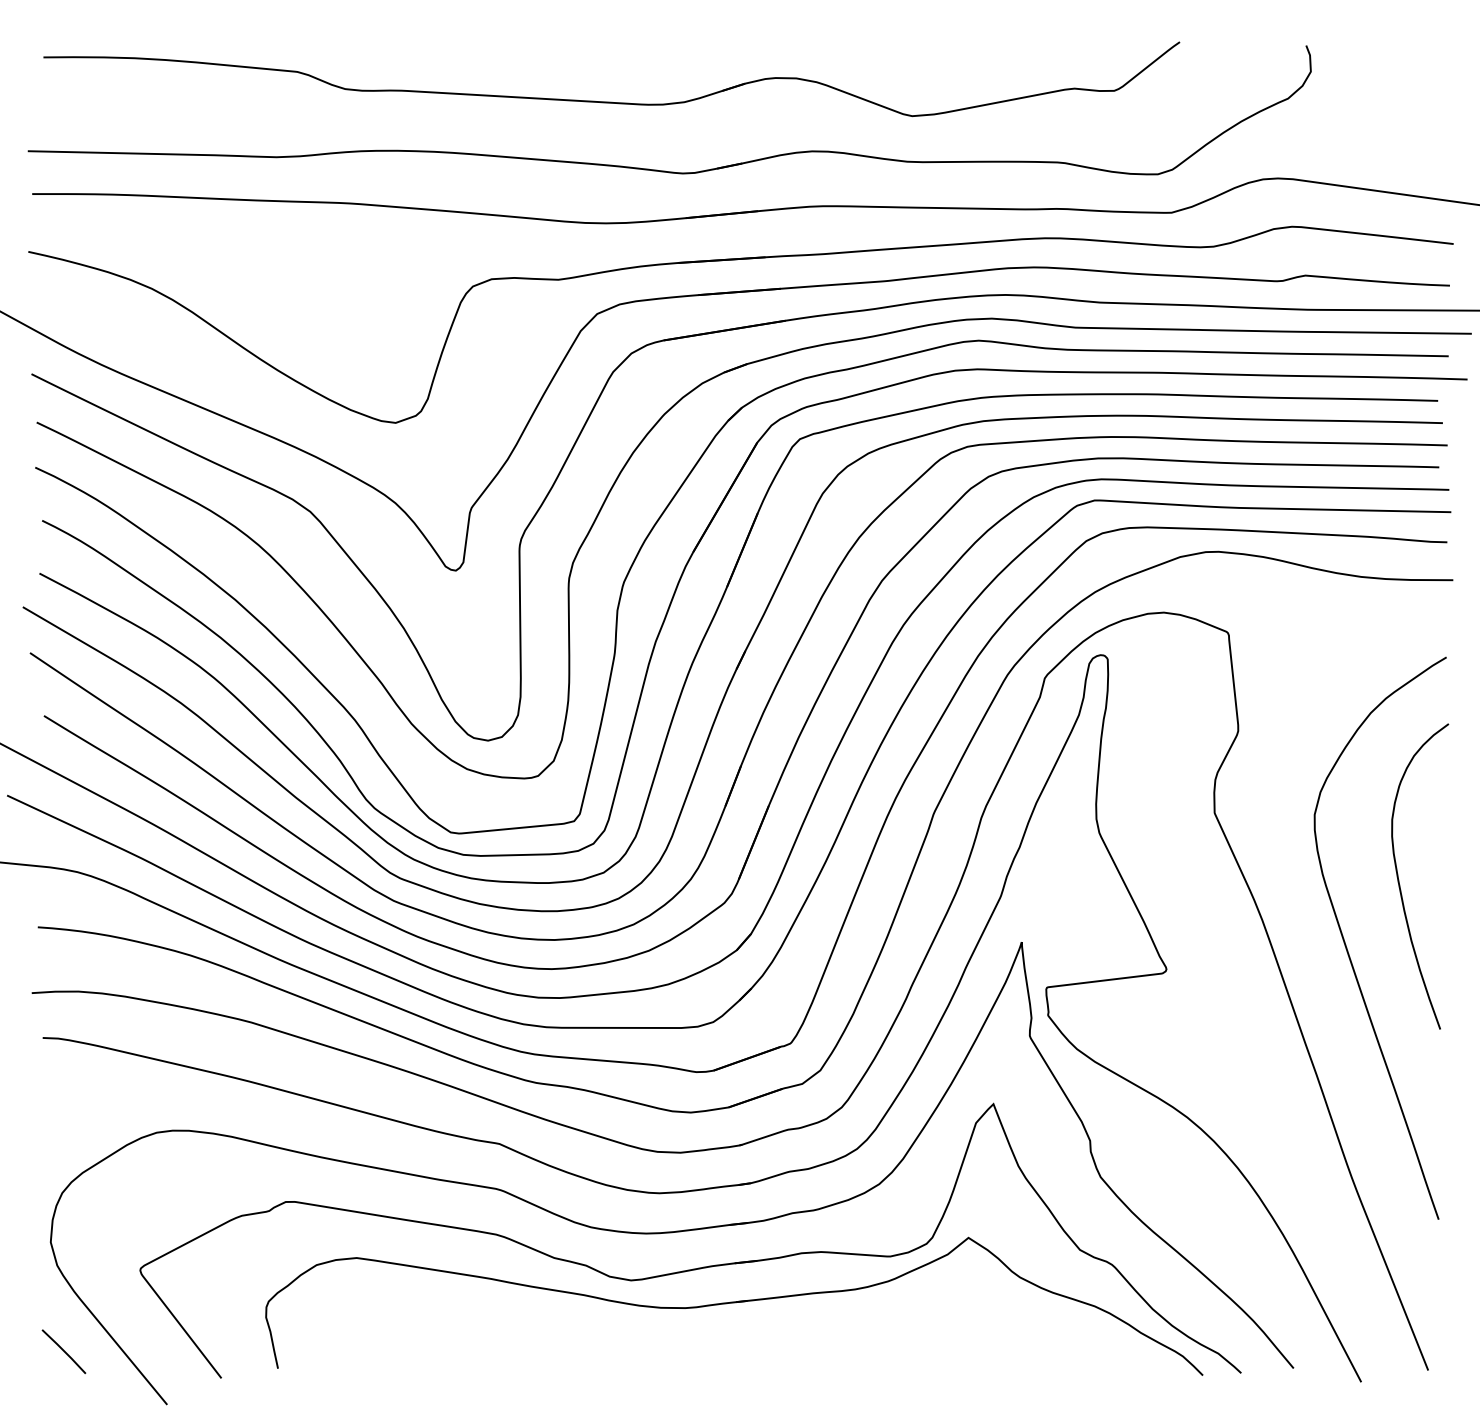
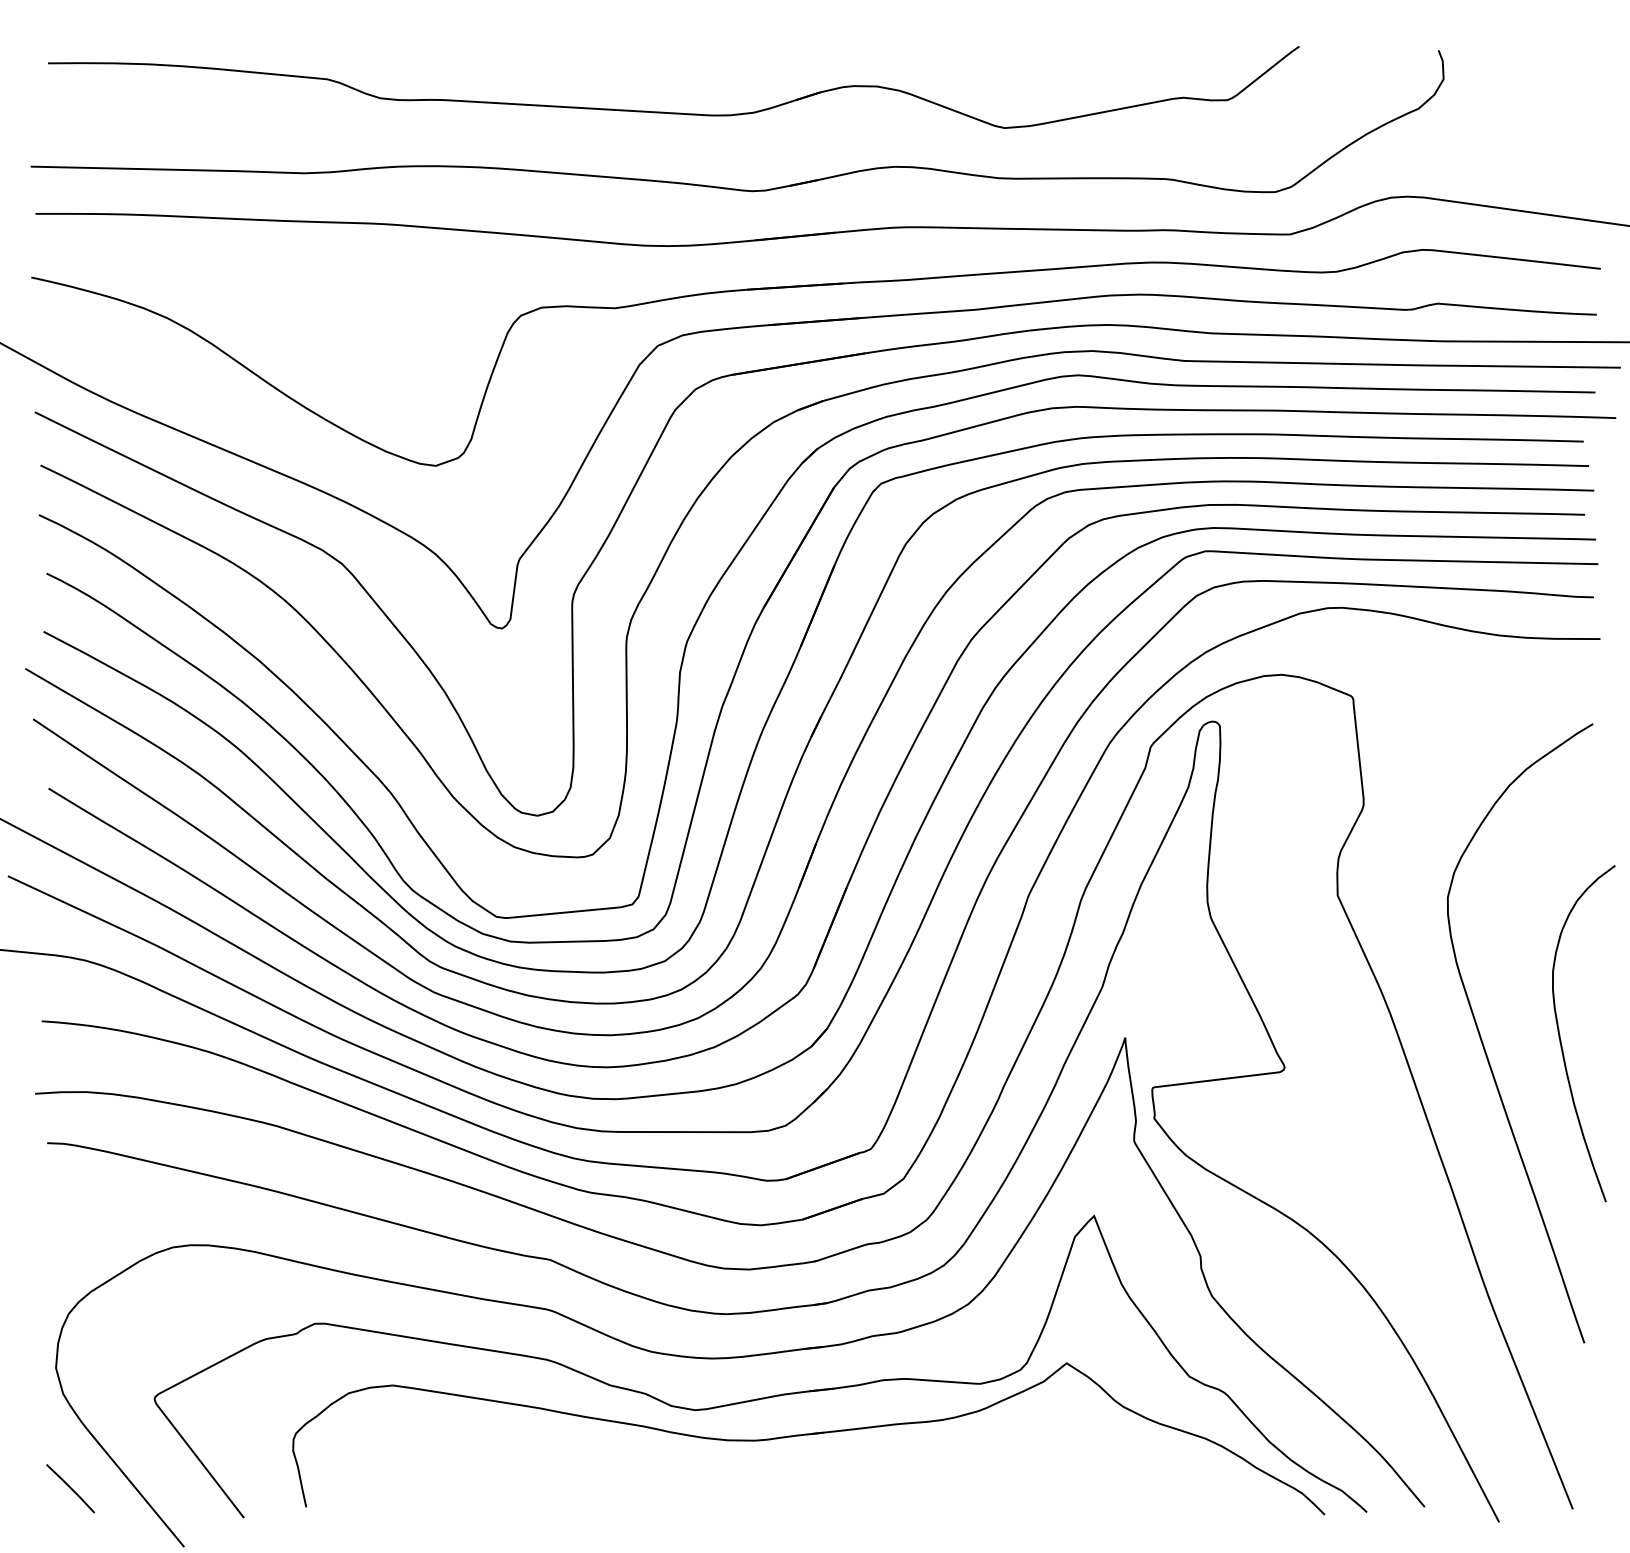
curve: (1399, 879) -> (1561, 1036), moved

